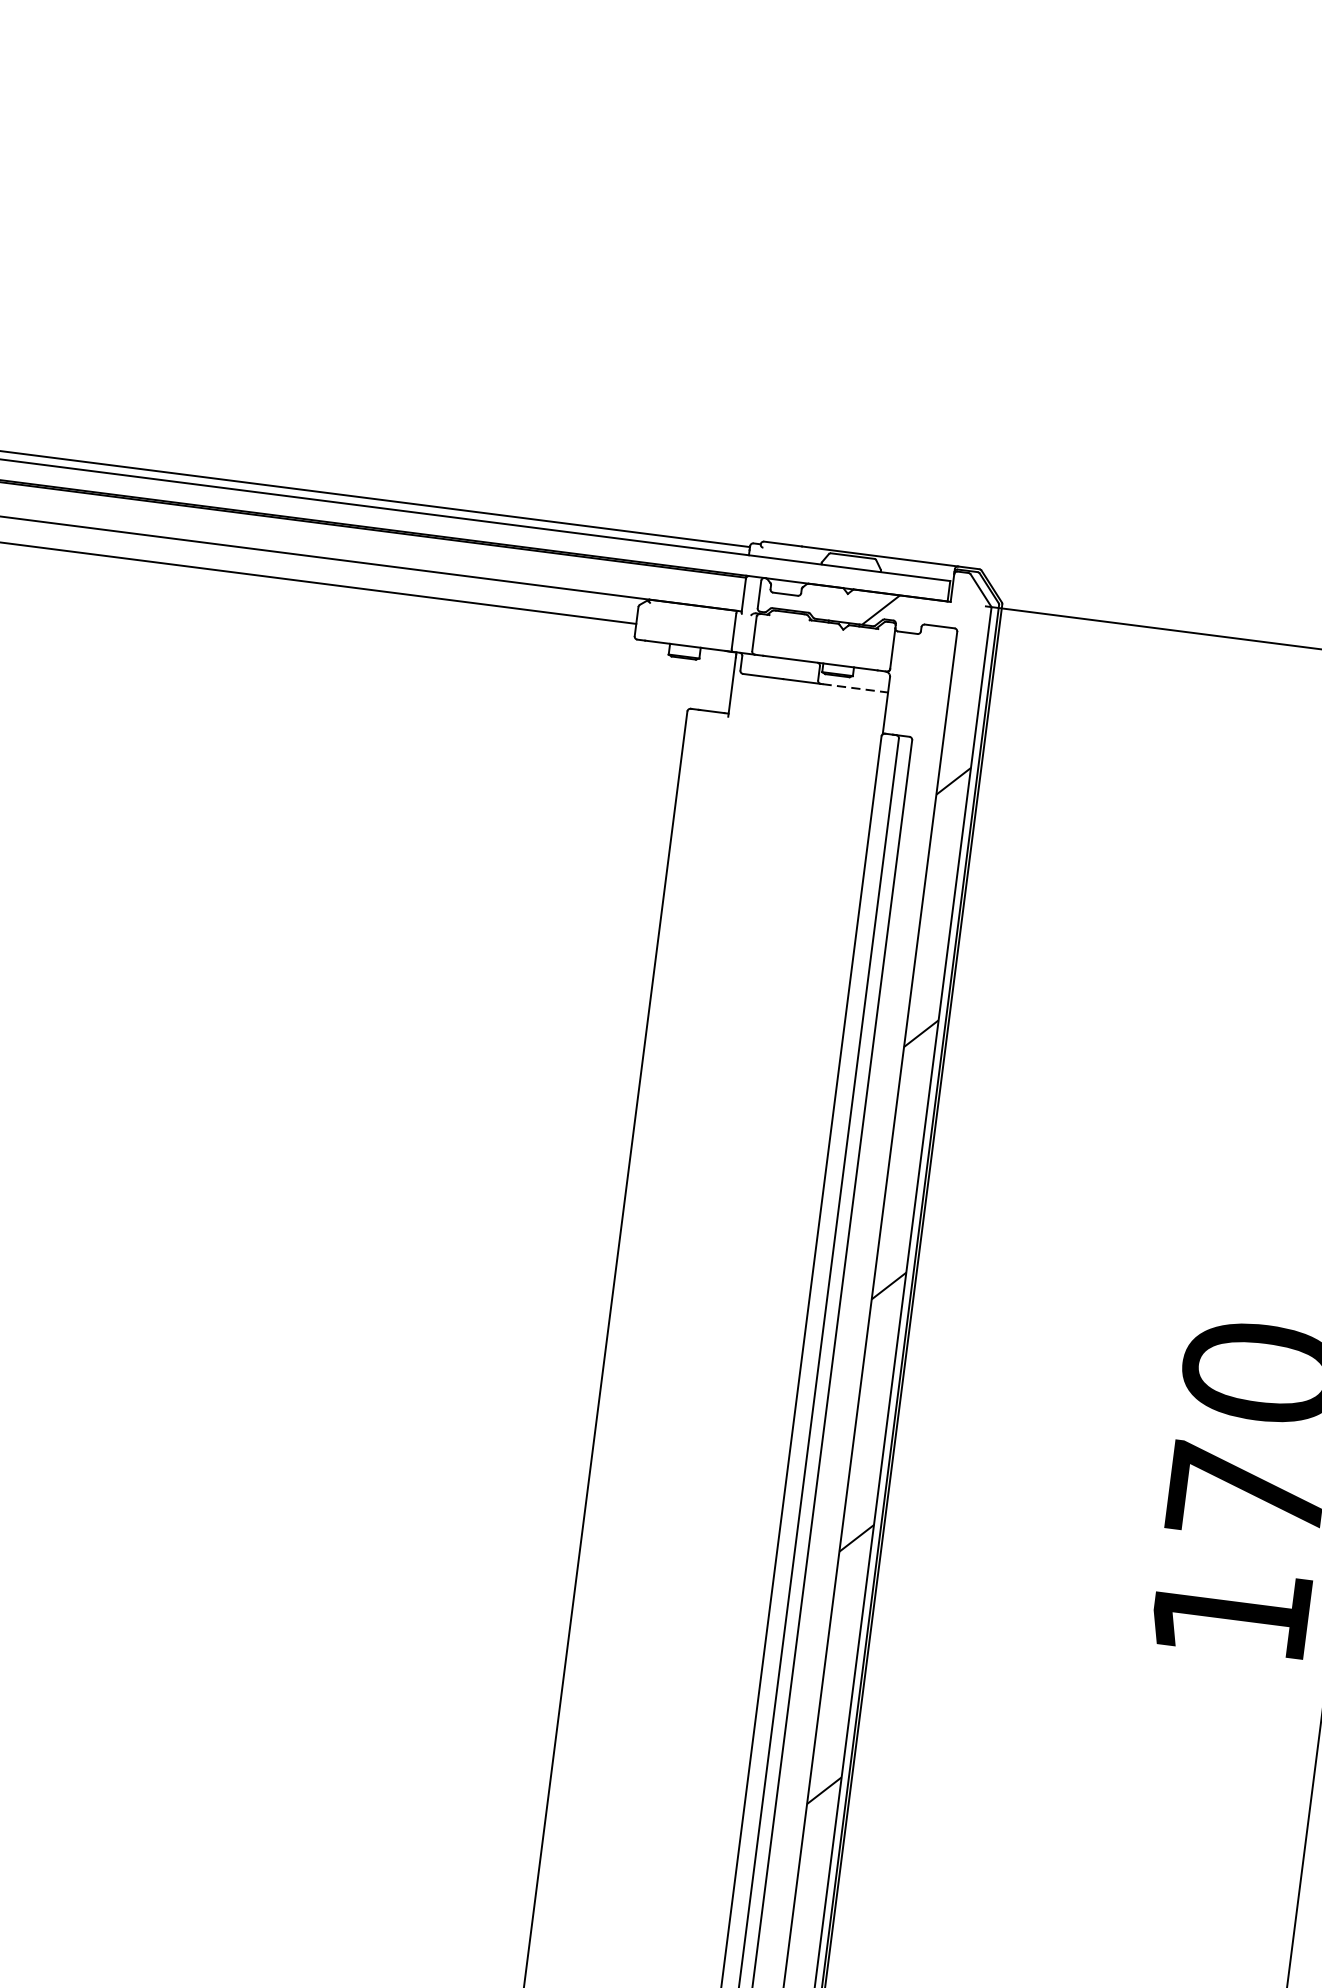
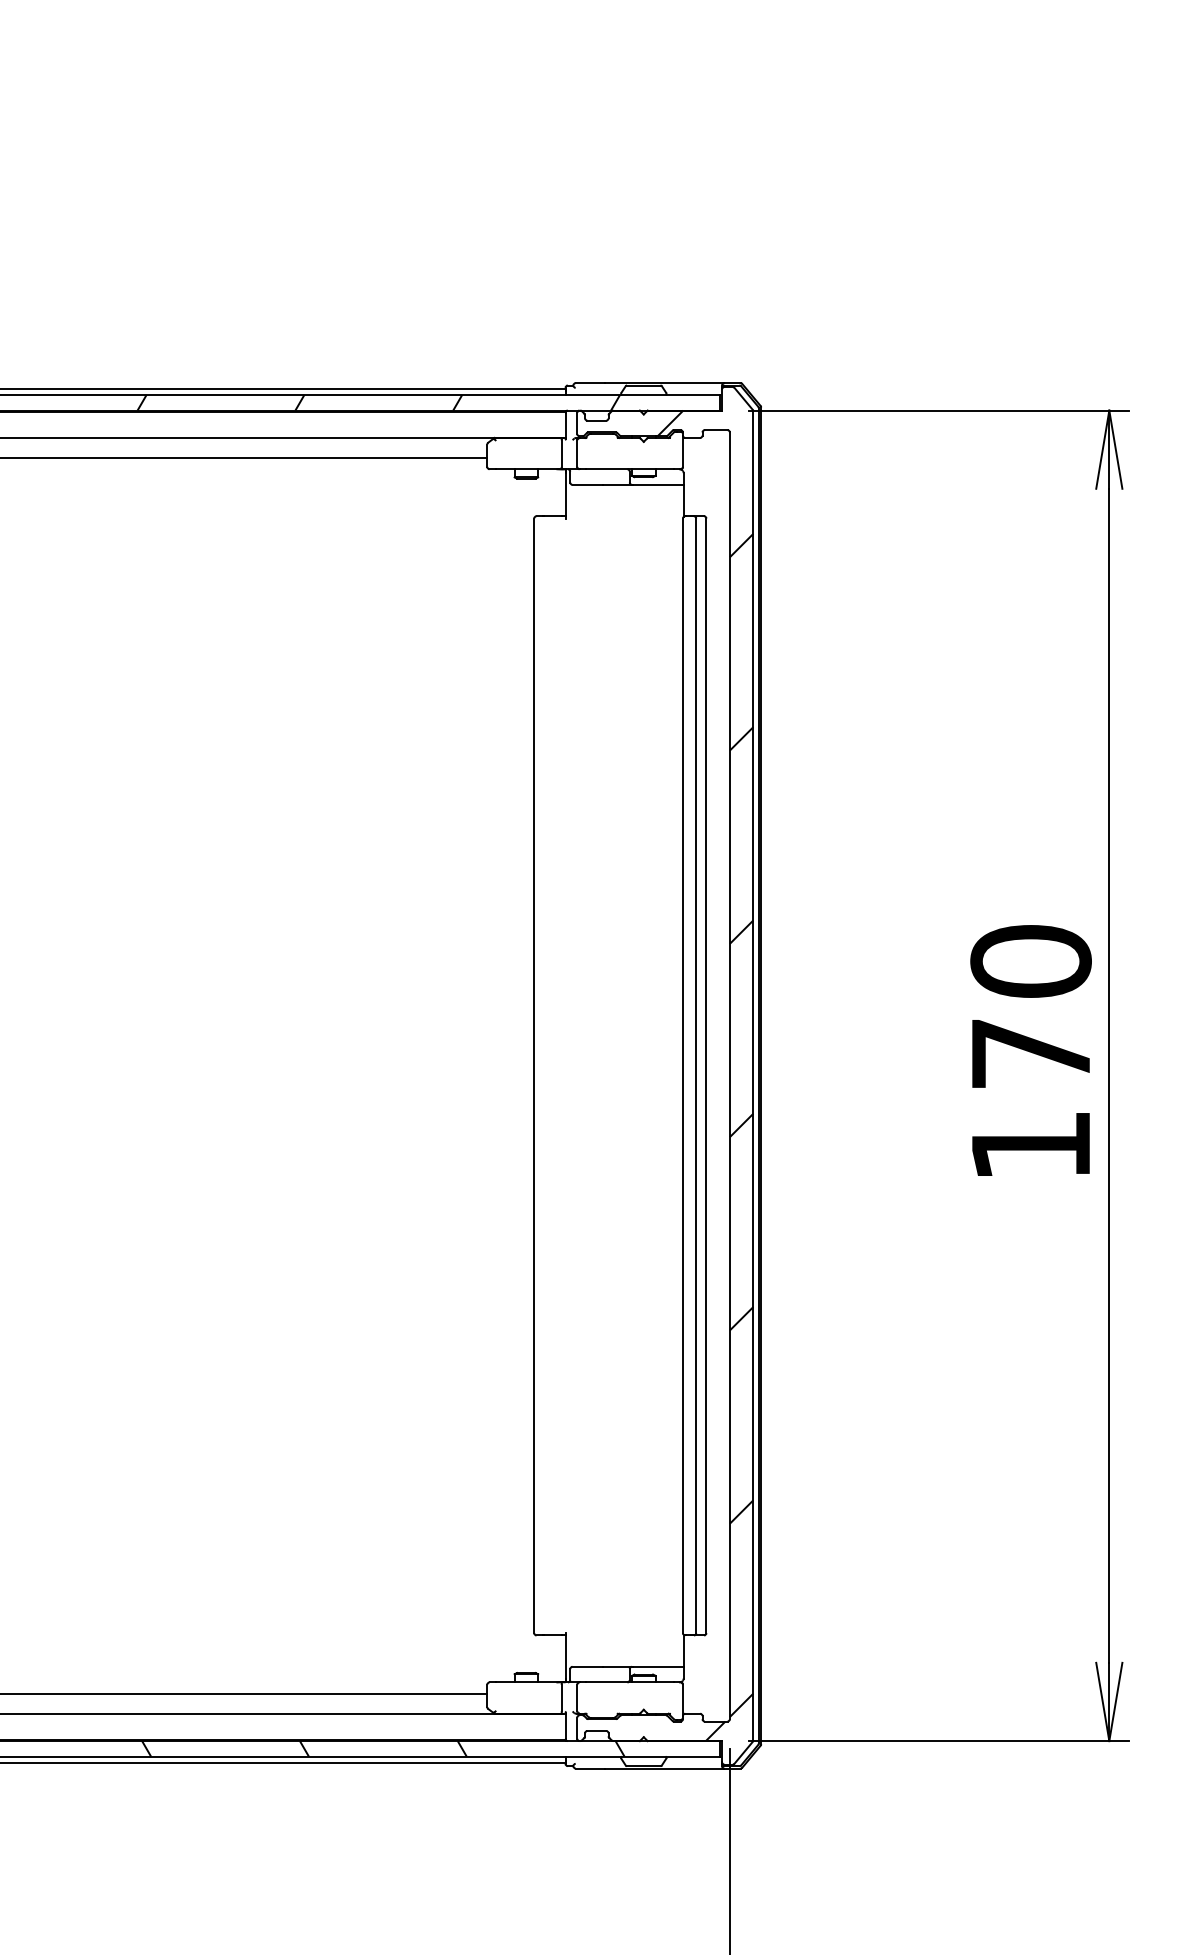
hatch: (503, 533) -> (378, 402), added
line: (856, 687) -> (659, 484), dashed -> solid

